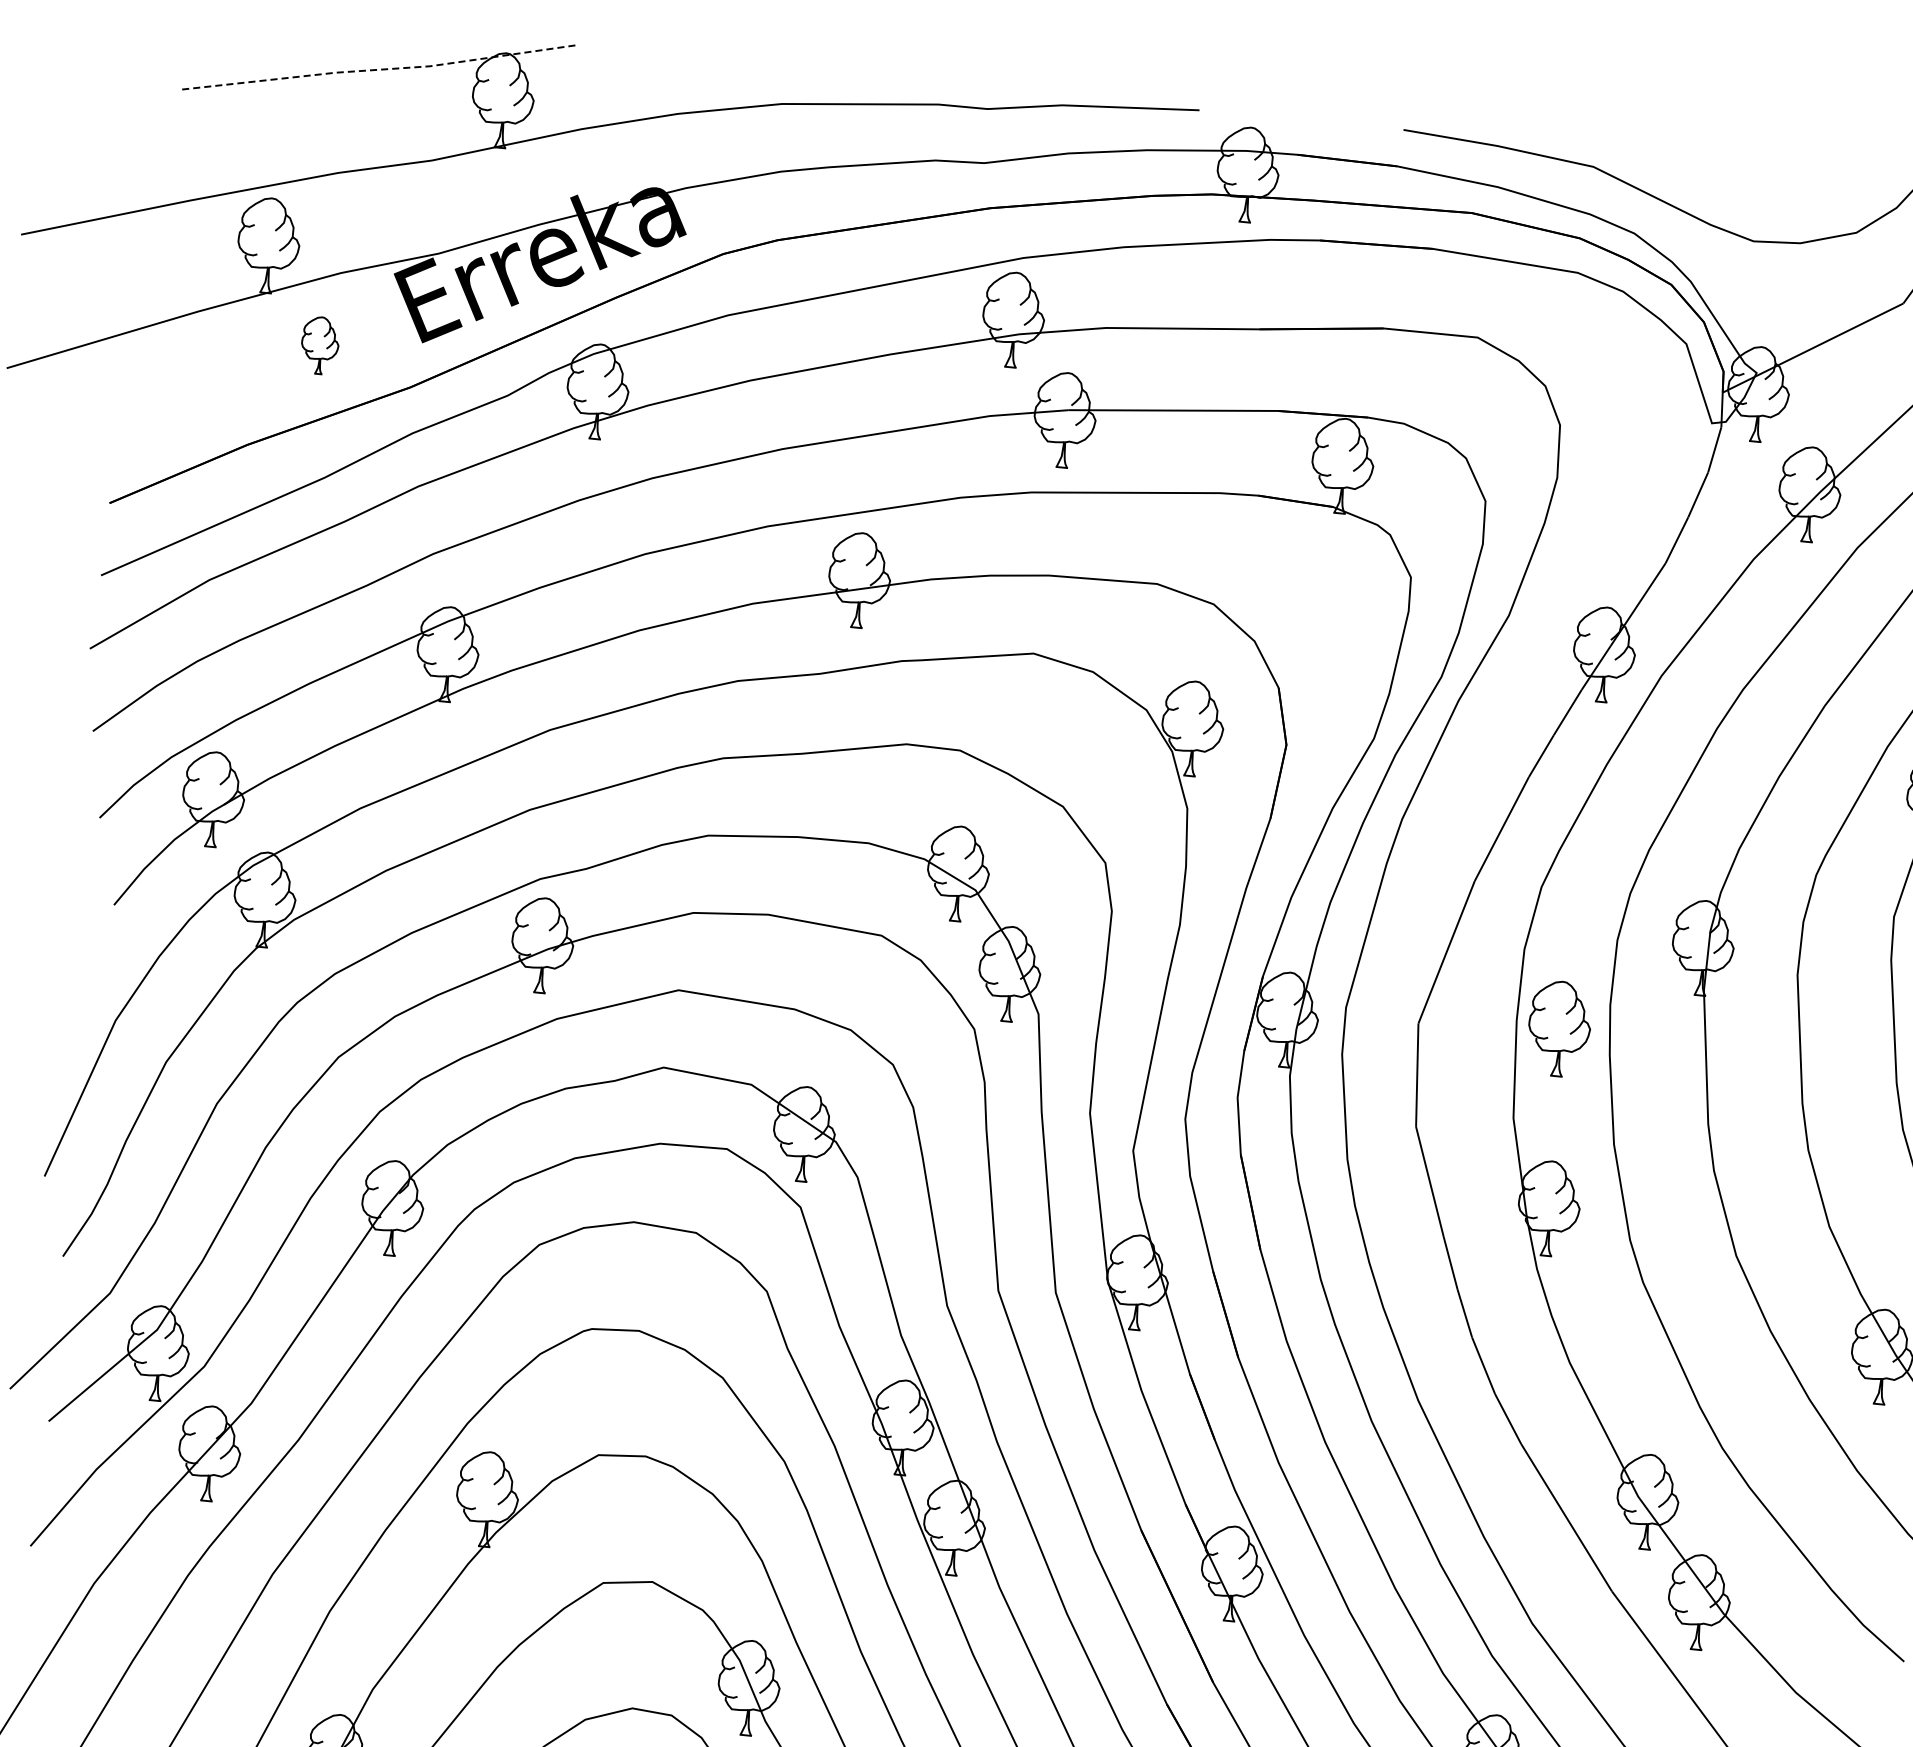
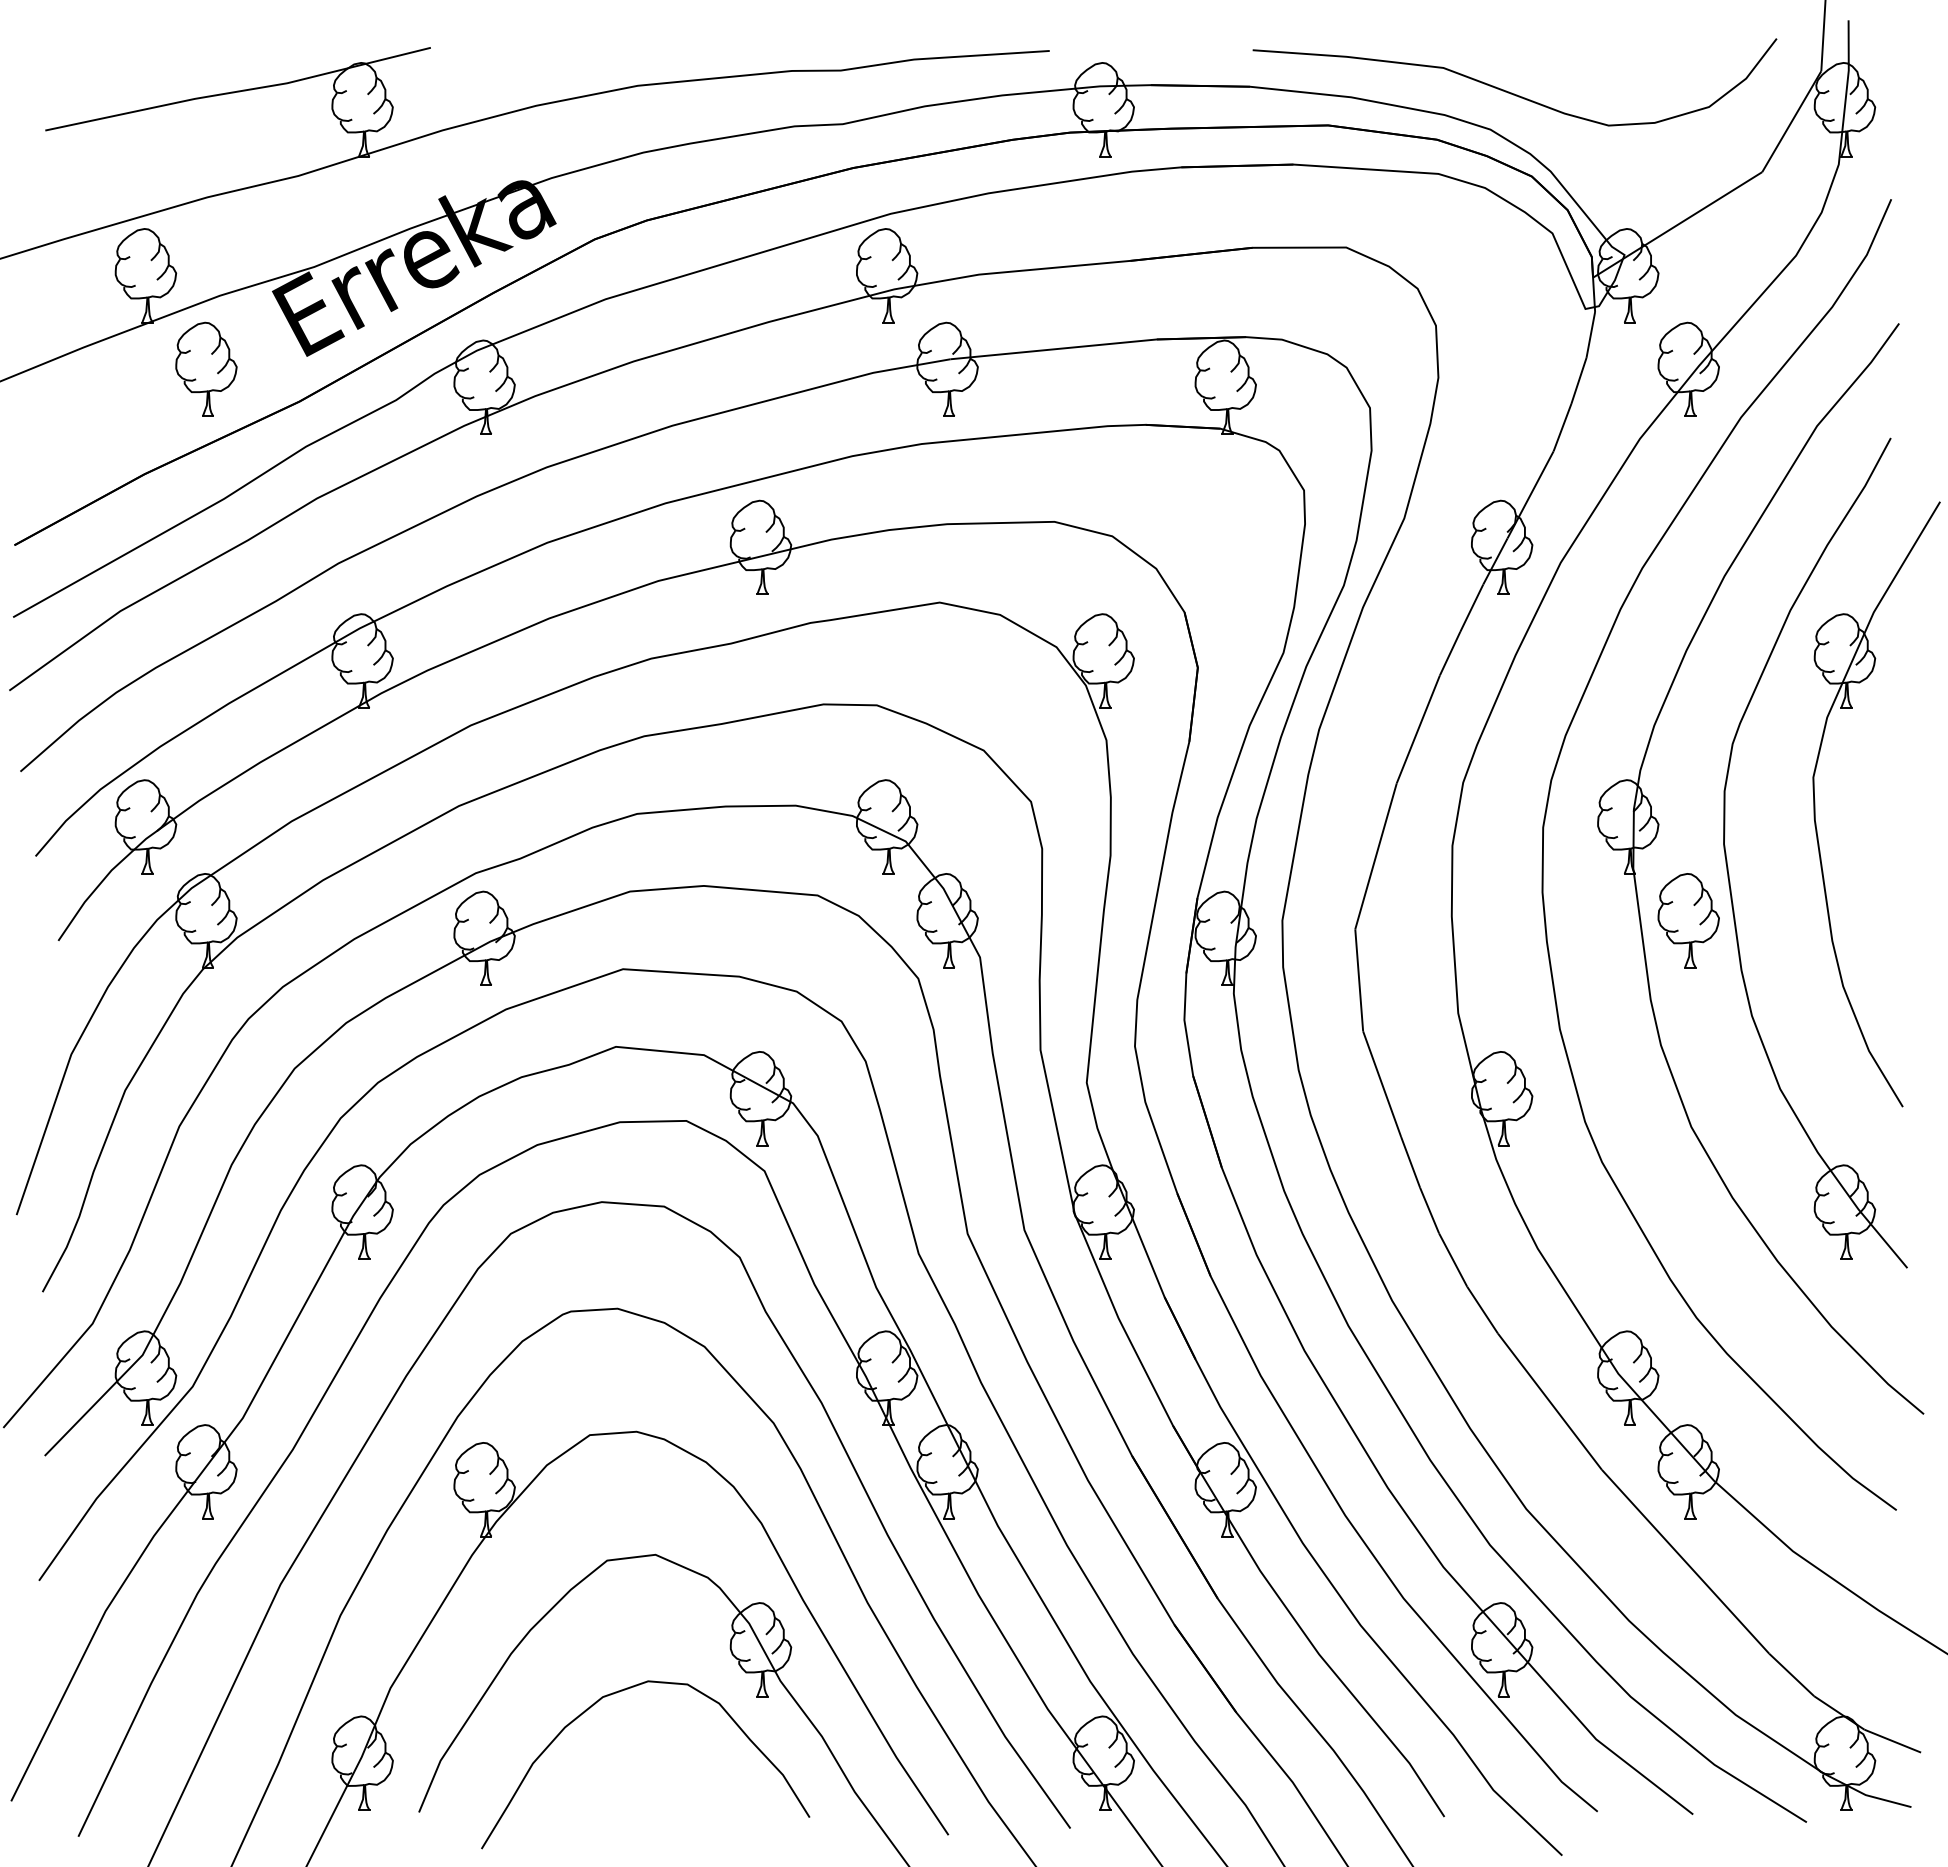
line: (381, 69) -> (239, 91), dashed -> solid
part: (320, 344) -> (206, 368), size x1.67
part: (1559, 1028) -> (1688, 920), moved

